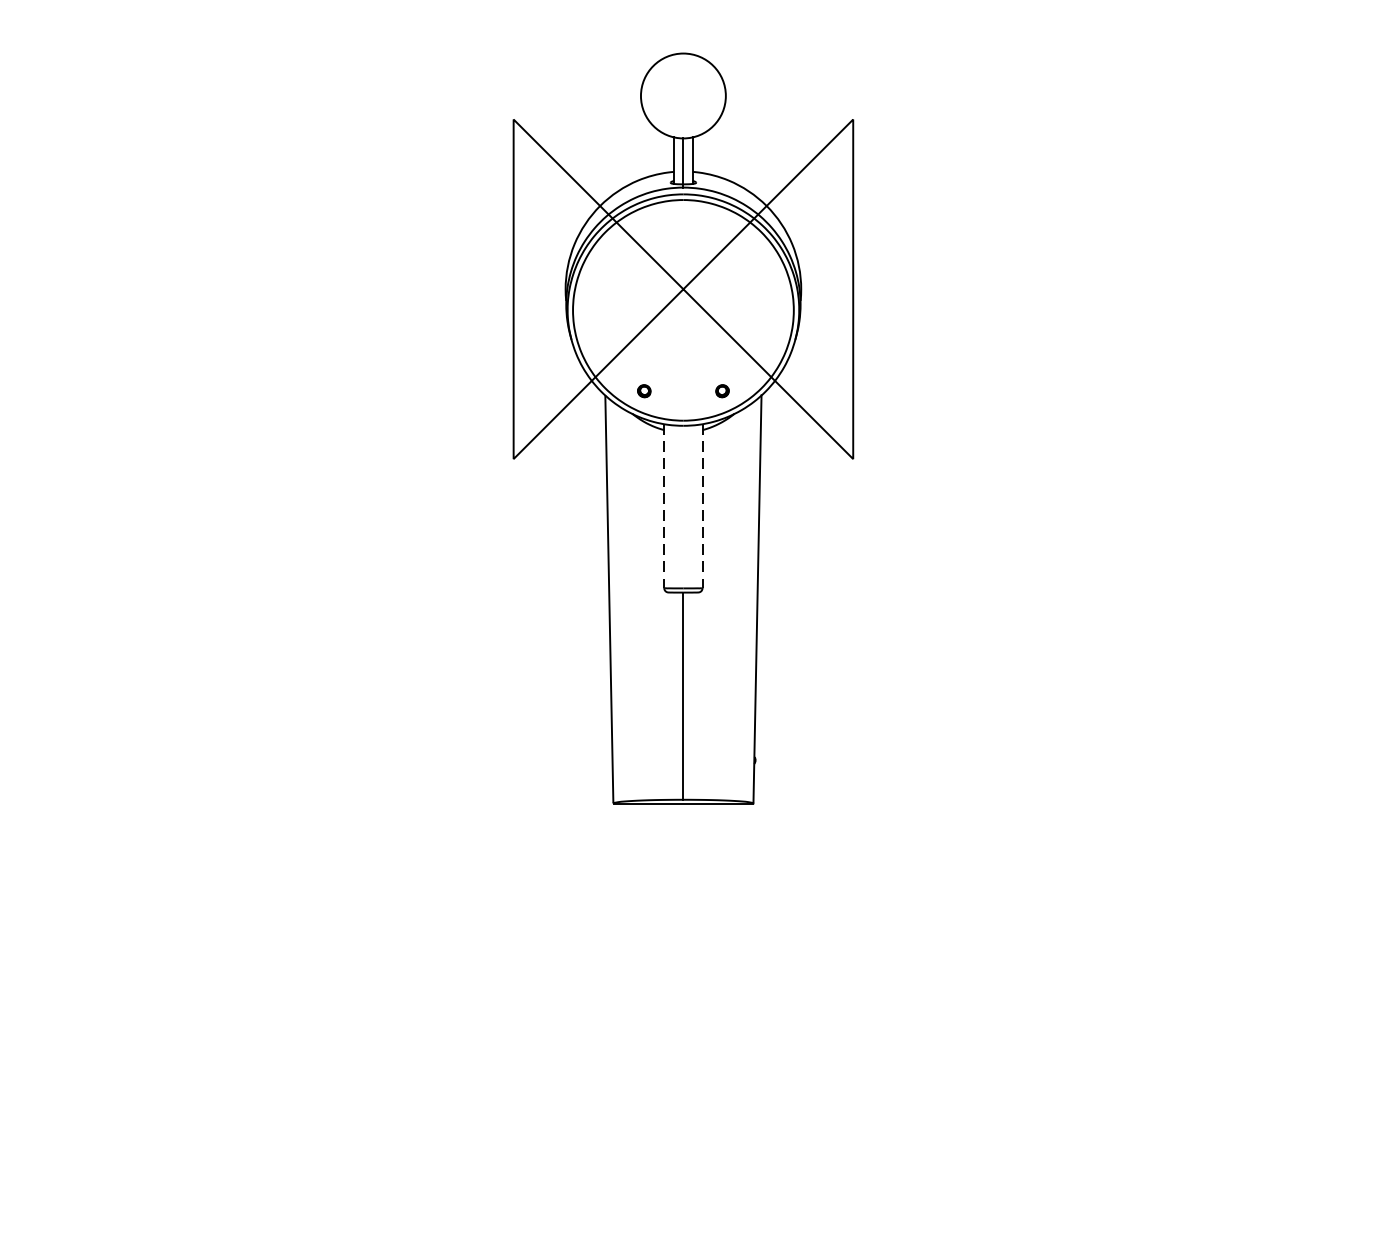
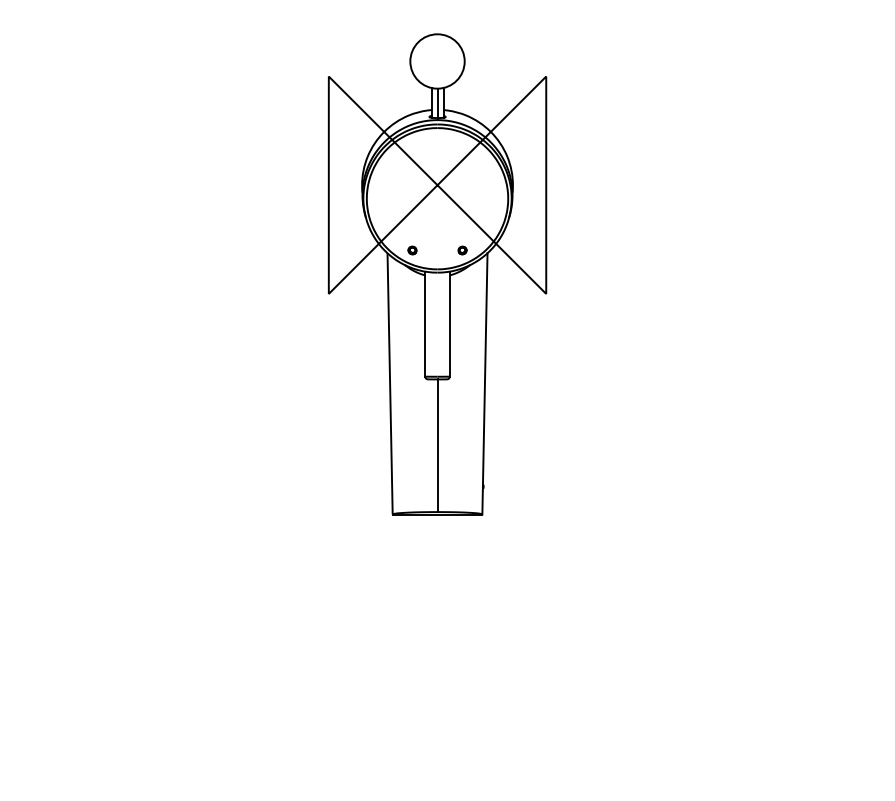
line: (664, 506) -> (425, 324), dashed -> solid
line: (702, 506) -> (449, 324), dashed -> solid

